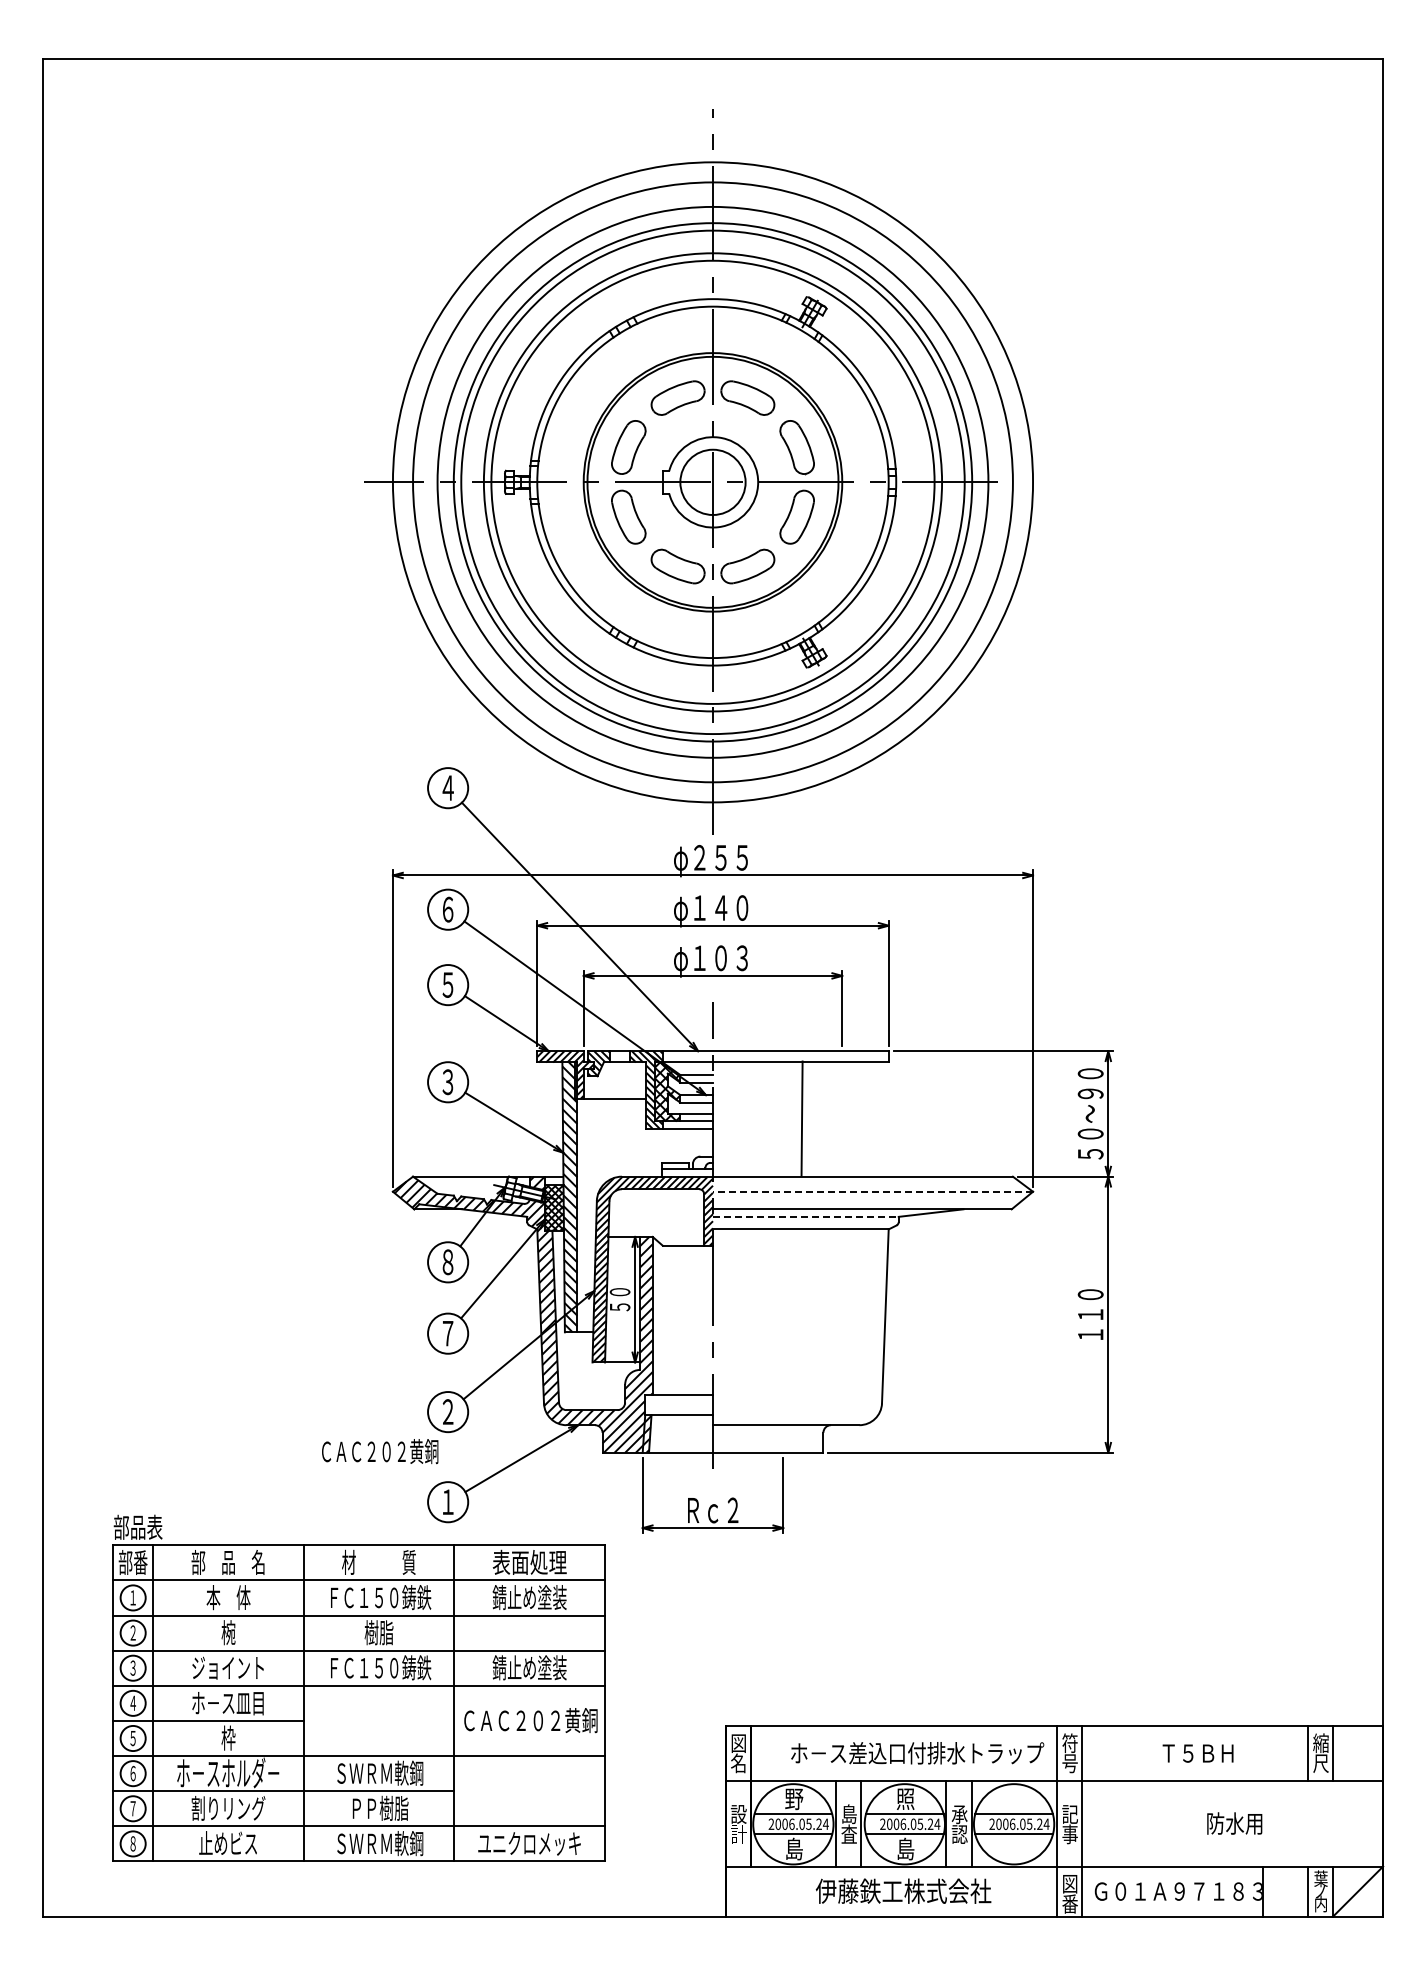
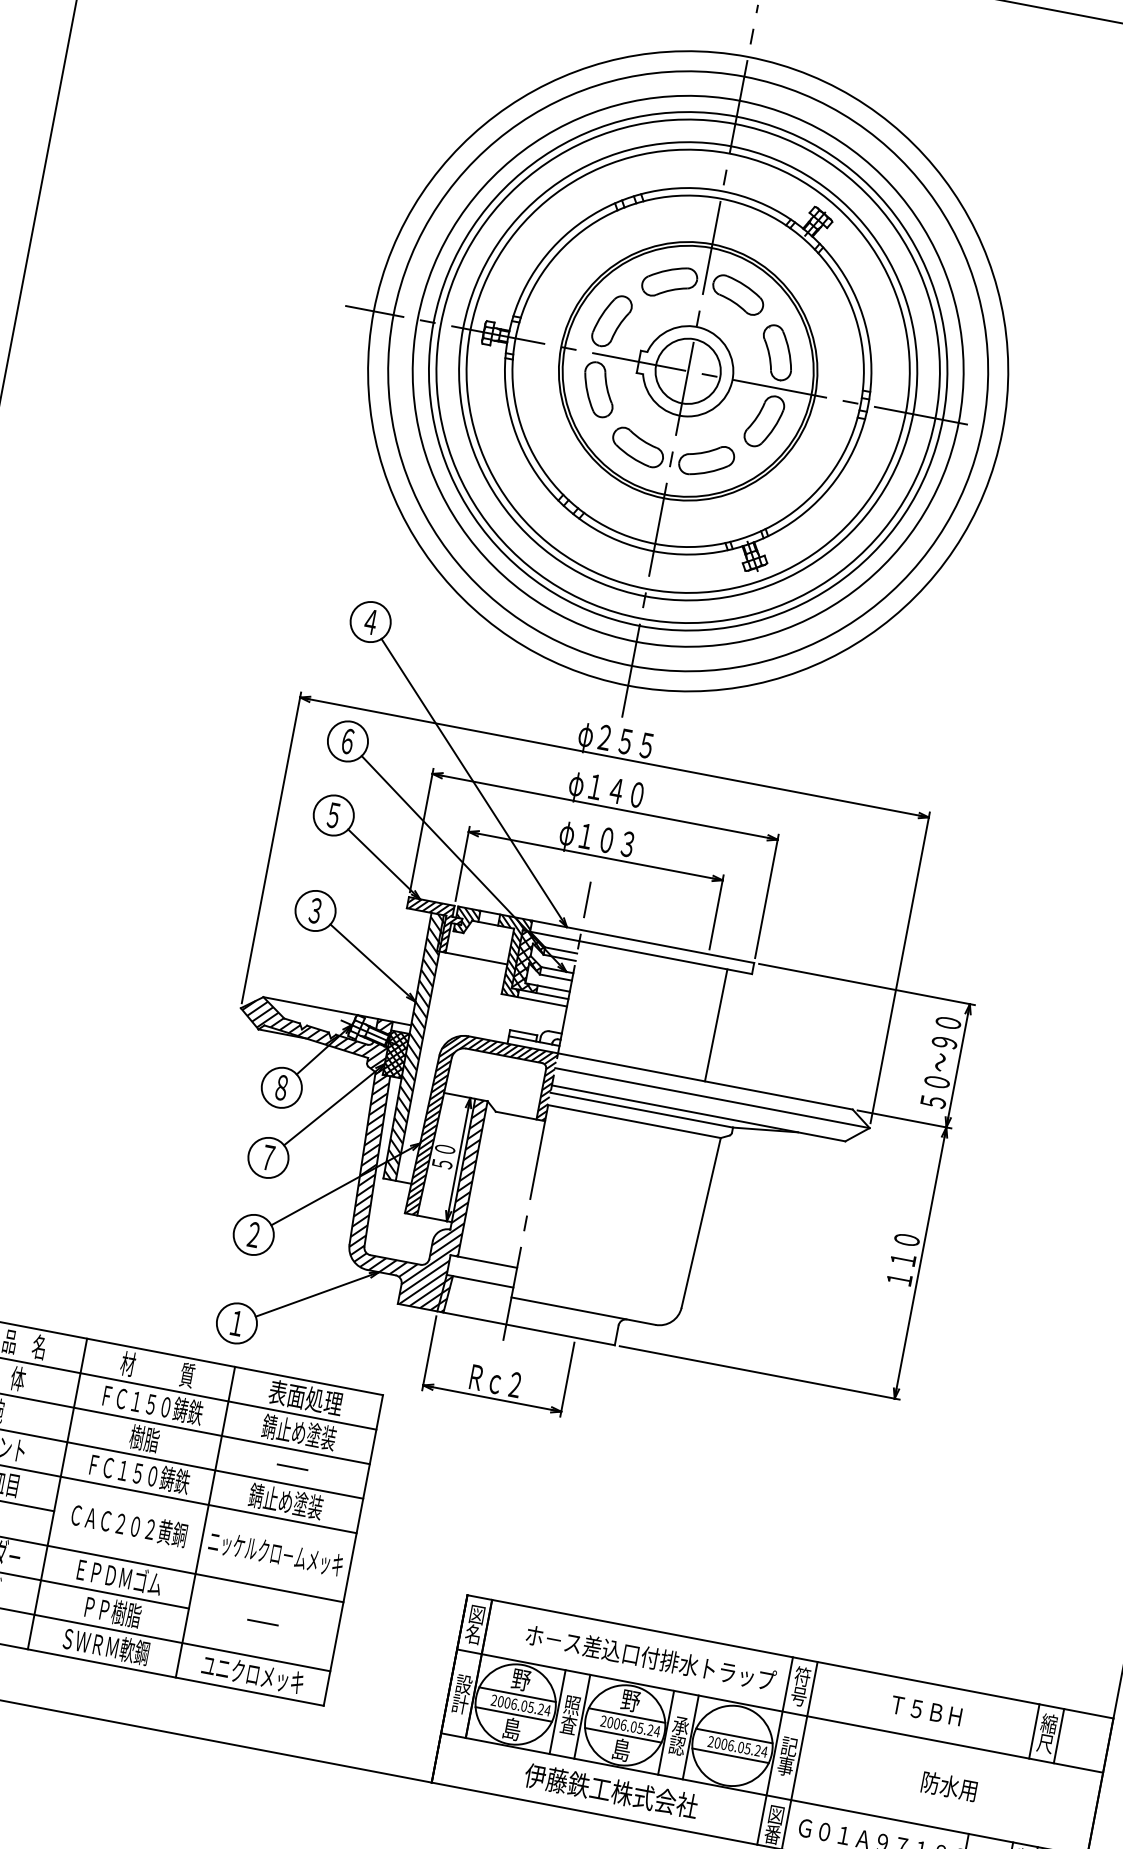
line: (801, 1118) -> (715, 1025), moved
line: (872, 1191) -> (711, 1097), dashed -> solid
line: (805, 1216) -> (641, 1109), dashed -> solid
text: (380, 1451) -> (129, 1525), moved
line: (529, 1633) -> (292, 1467), added
text: (529, 1720) -> (275, 1553), ＣＡＣ２０２黄銅 -> ニッケルクロ－ムメッキ
text: (380, 1772) -> (119, 1576), ＳＷＲＭ軟鋼 -> ＥＰＤＭゴム
line: (529, 1791) -> (262, 1622), added
text: (905, 1799) -> (630, 1701), 照 -> 野
text: (848, 1814) -> (571, 1705), 島 -> 照

